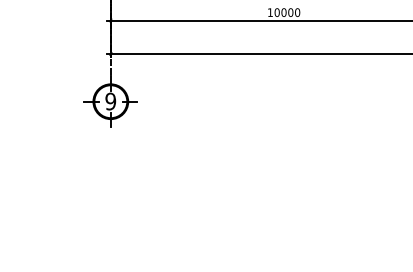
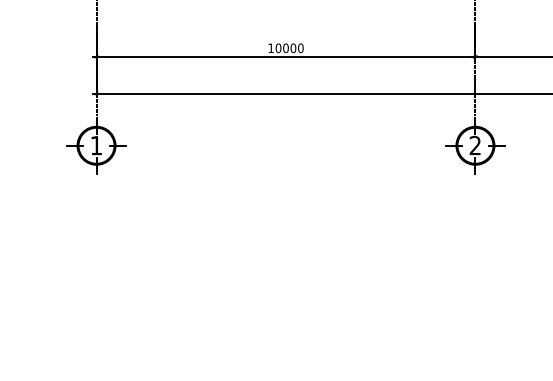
text: (110, 101) -> (96, 145), 9 -> 1

